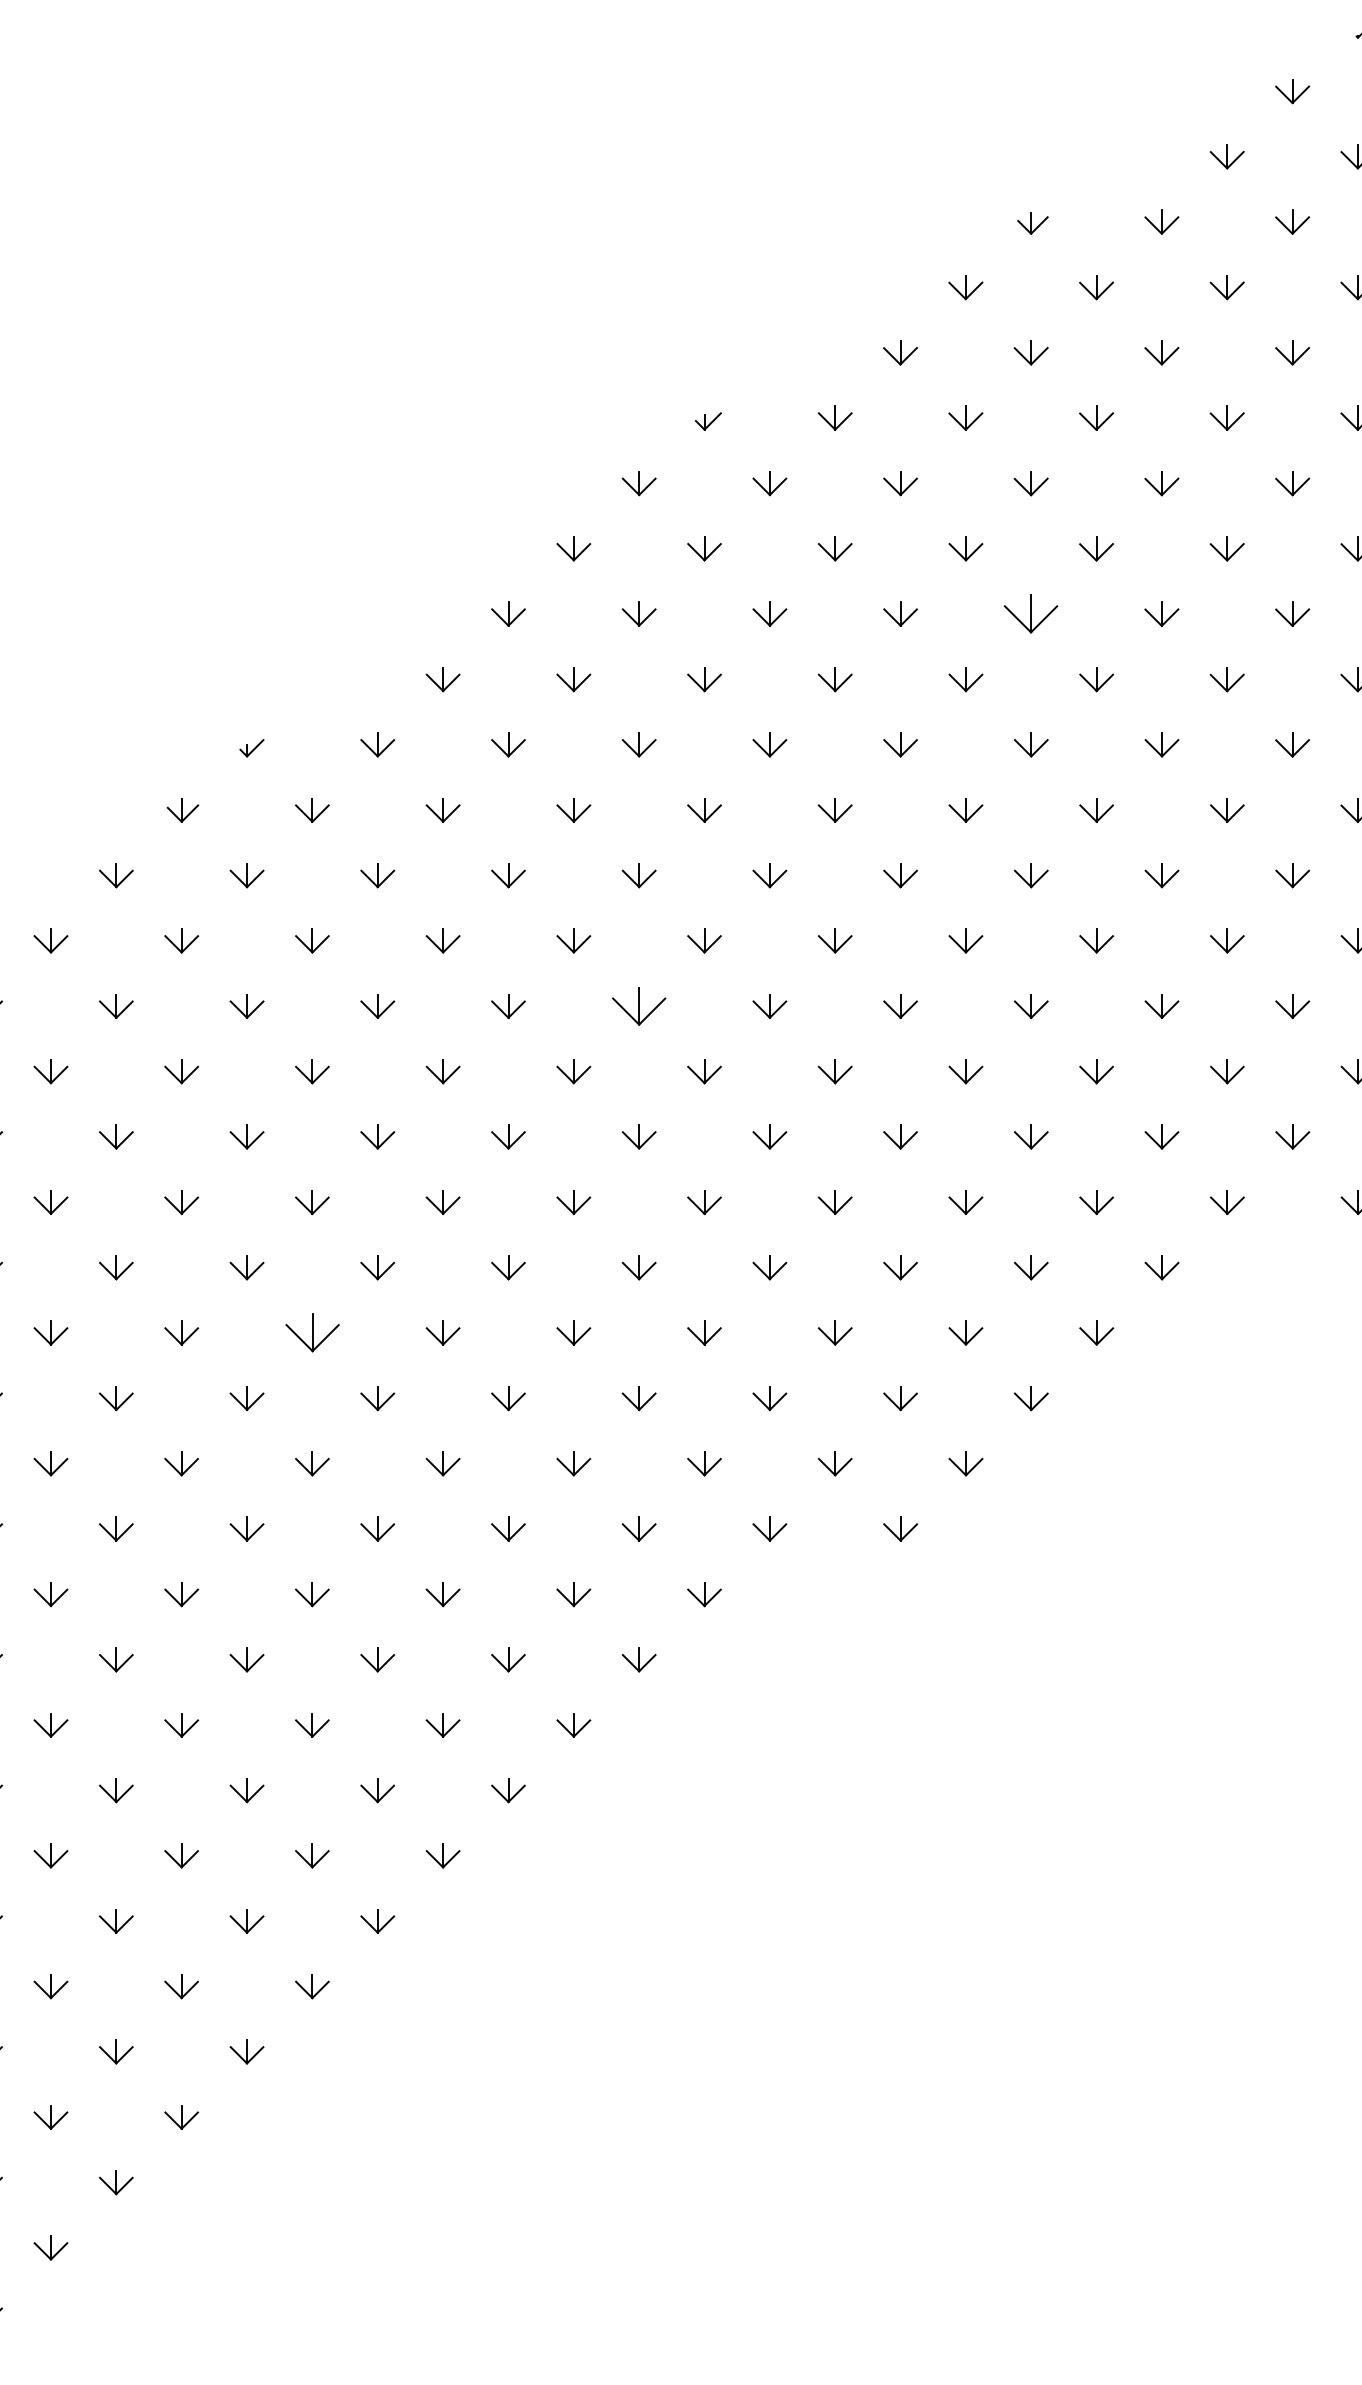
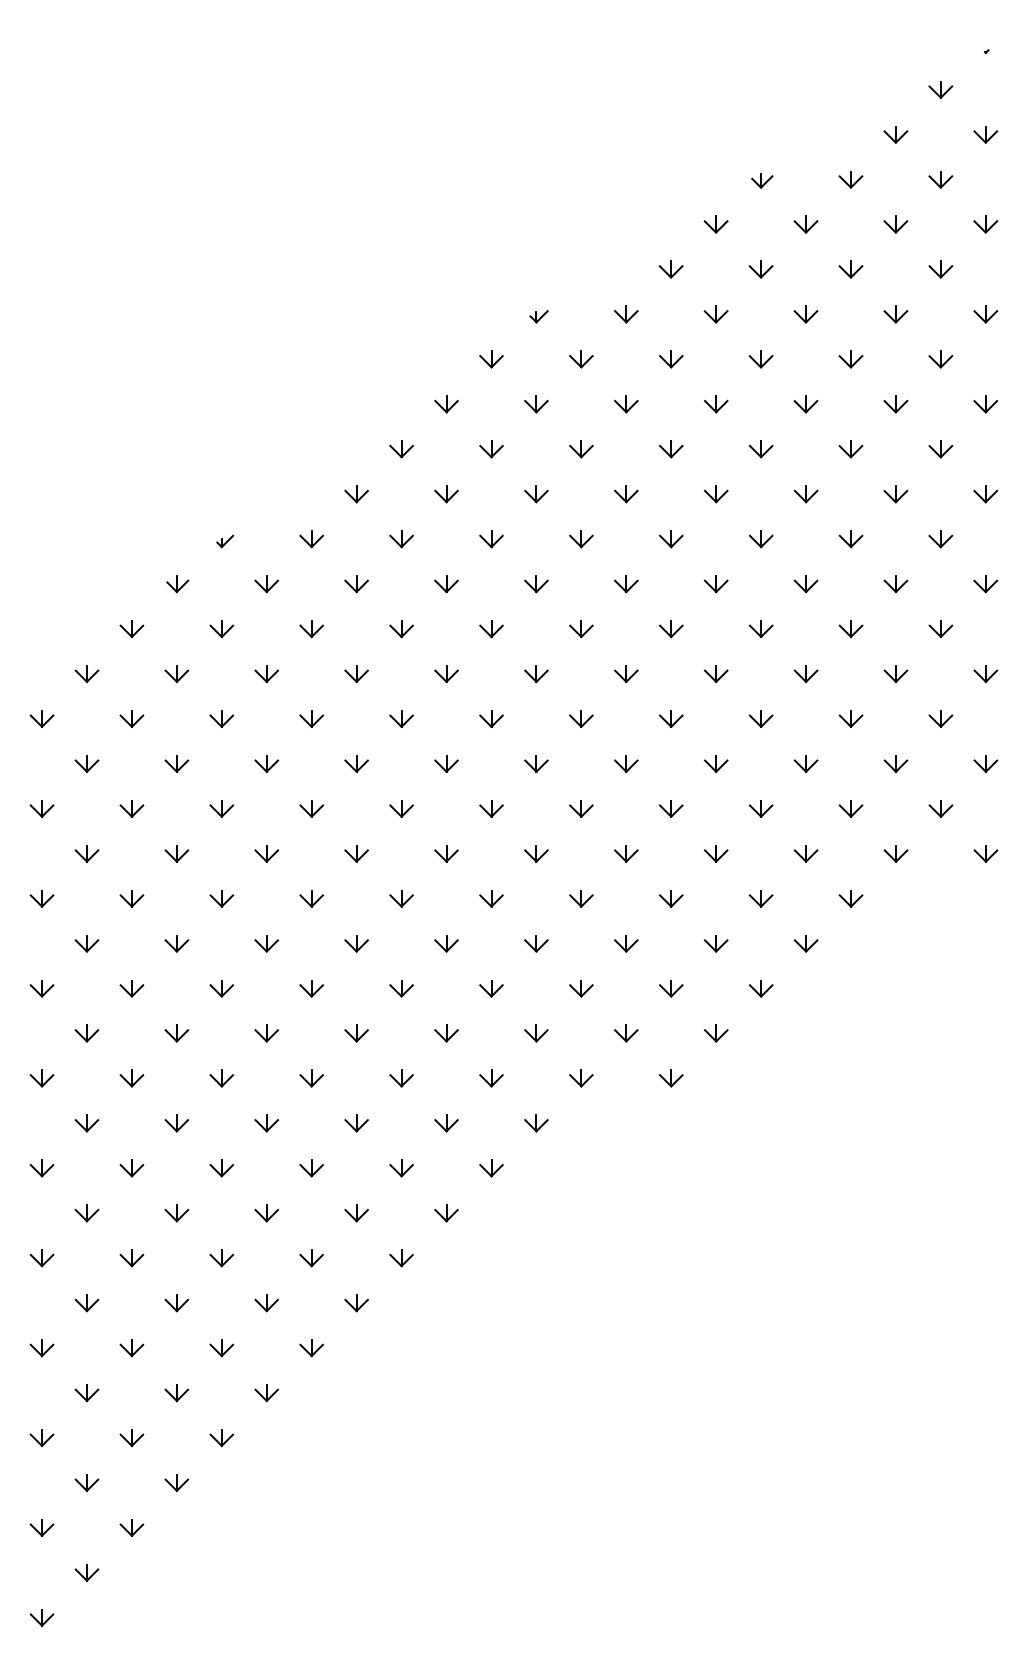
part: (1031, 614) -> (761, 449), size x0.62
part: (639, 1005) -> (491, 718), size x0.62
part: (312, 1332) -> (266, 943), size x0.62

